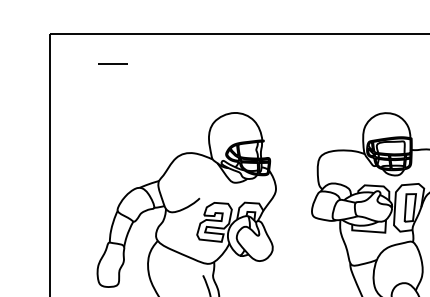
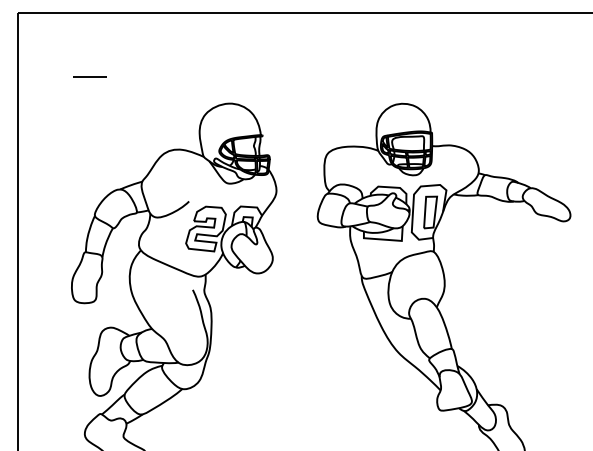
line: (112, 63) -> (89, 76), moved

